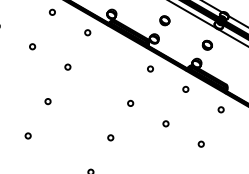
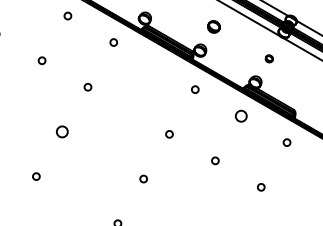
part: (207, 45) -> (269, 58), size x0.6
circle: (185, 88) -> (240, 115), size x1.6
circle: (47, 101) -> (61, 131), size x1.6

